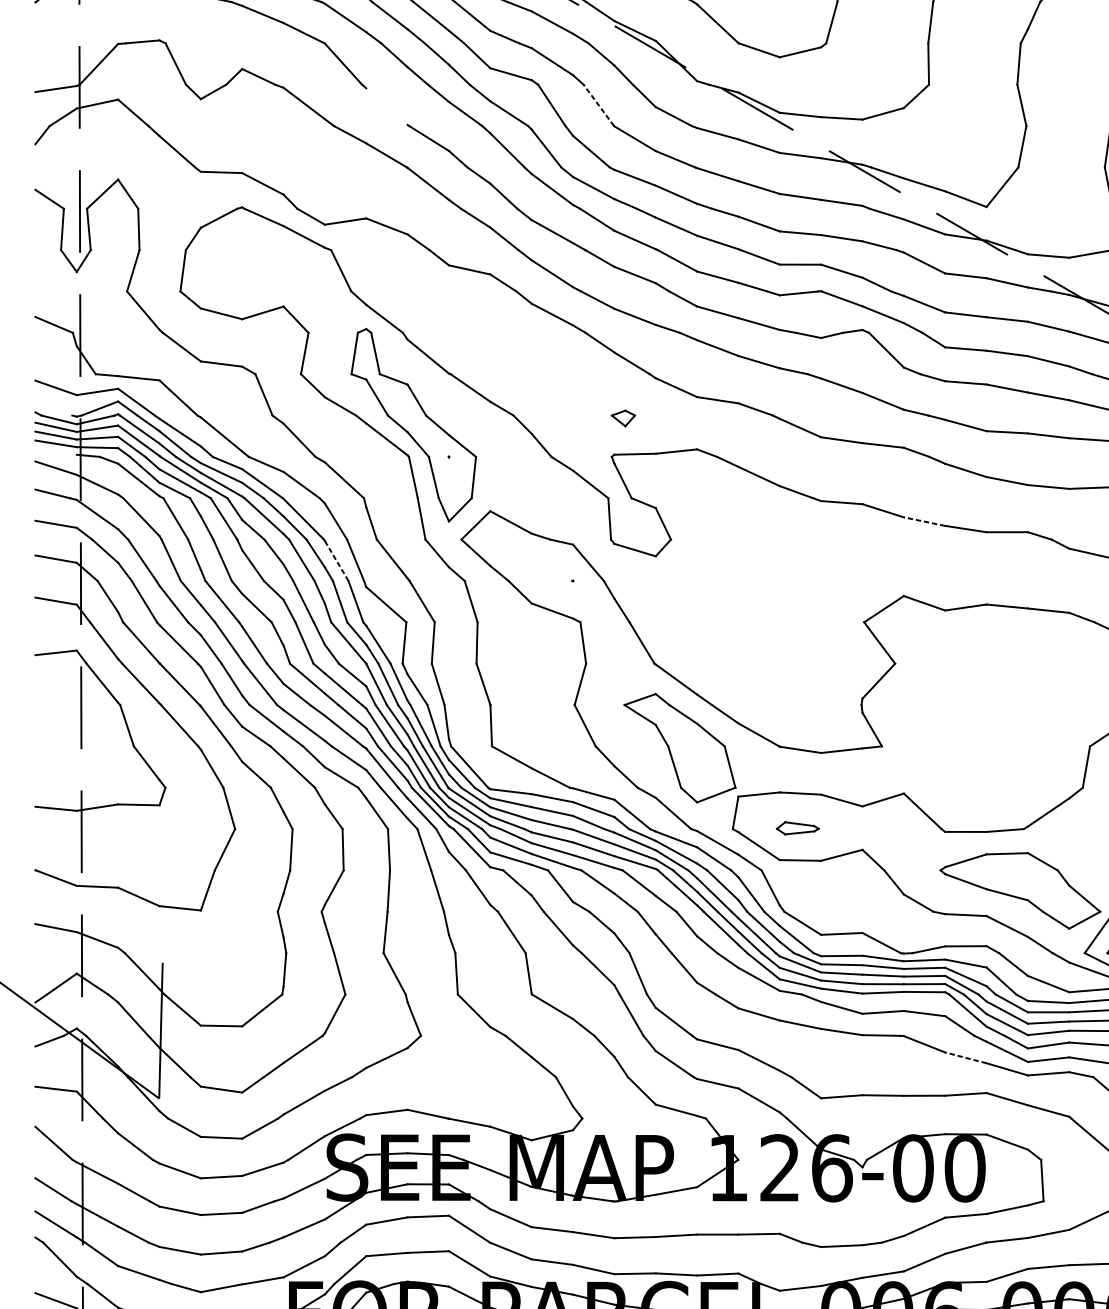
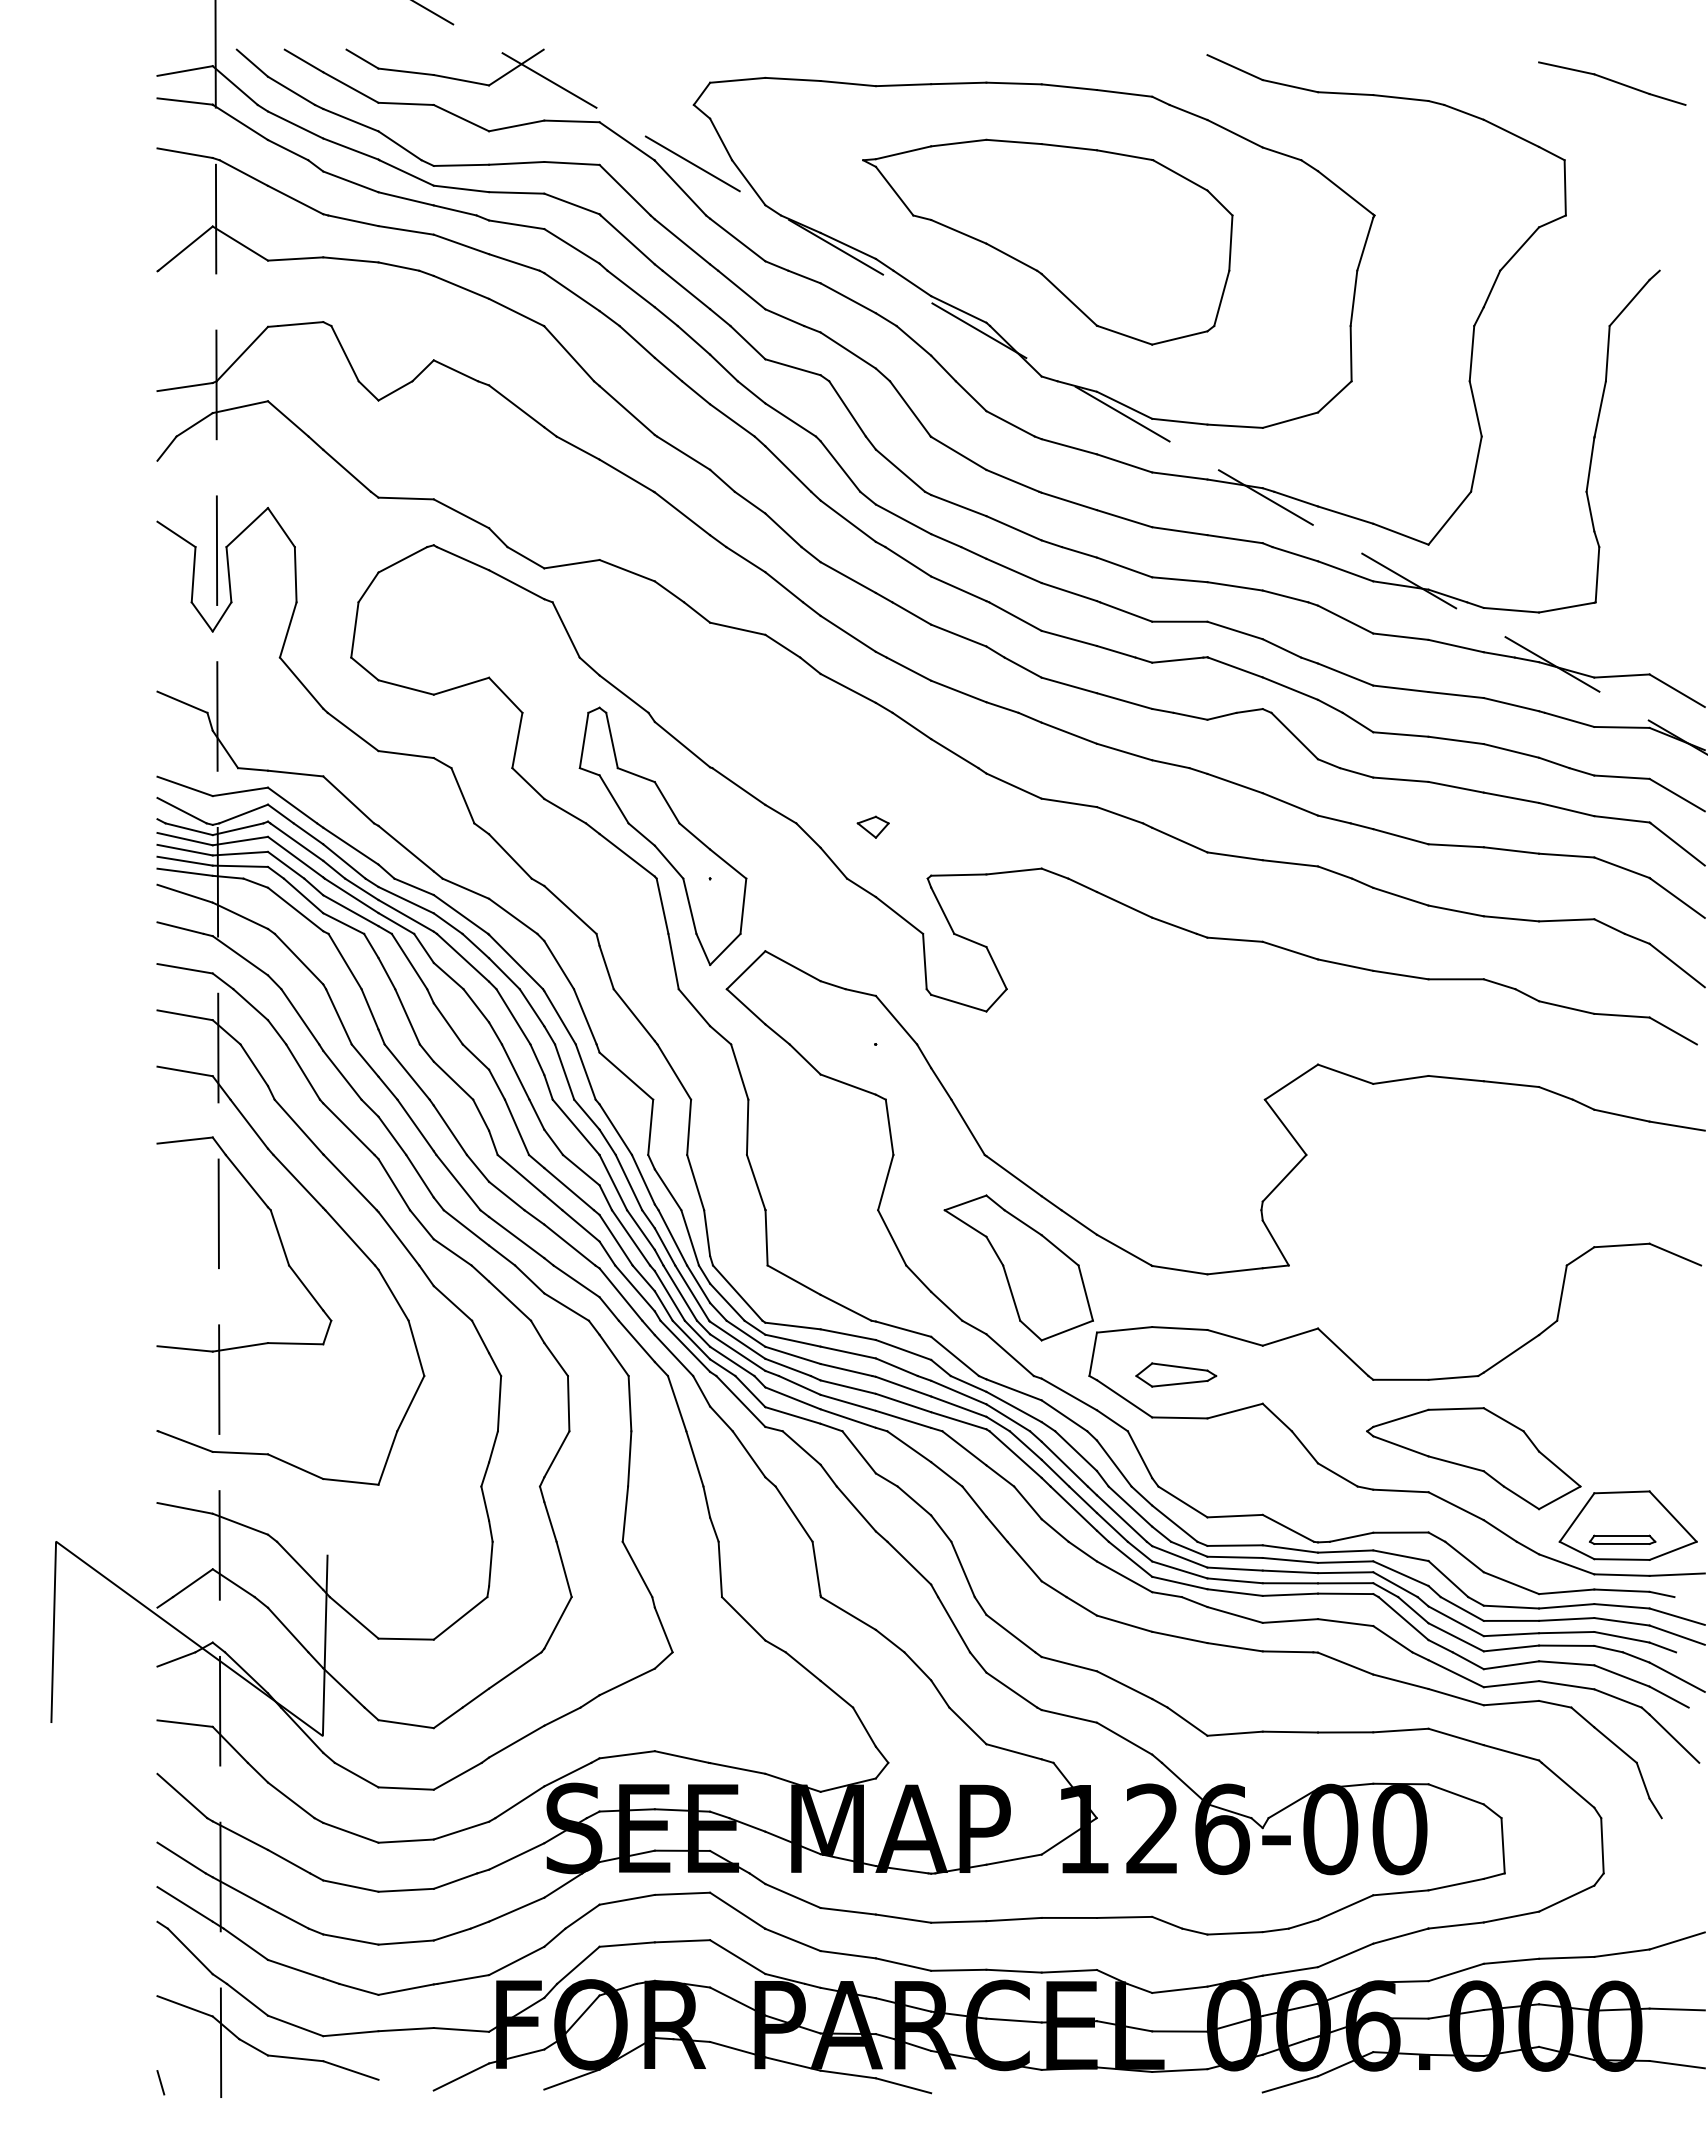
line: (598, 105) -> (910, 408), dashed -> solid
line: (386, 106) -> (626, 410), added
line: (53, 405) -> (181, 810), added
part: (622, 417) -> (872, 826), moved
line: (55, 451) -> (184, 871), added
line: (924, 521) -> (1345, 965), dashed -> solid
line: (337, 560) -> (560, 1017), dashed -> solid
part: (797, 827) -> (1176, 1374), size x1.43
line: (965, 1057) -> (1400, 1681), dashed -> solid

